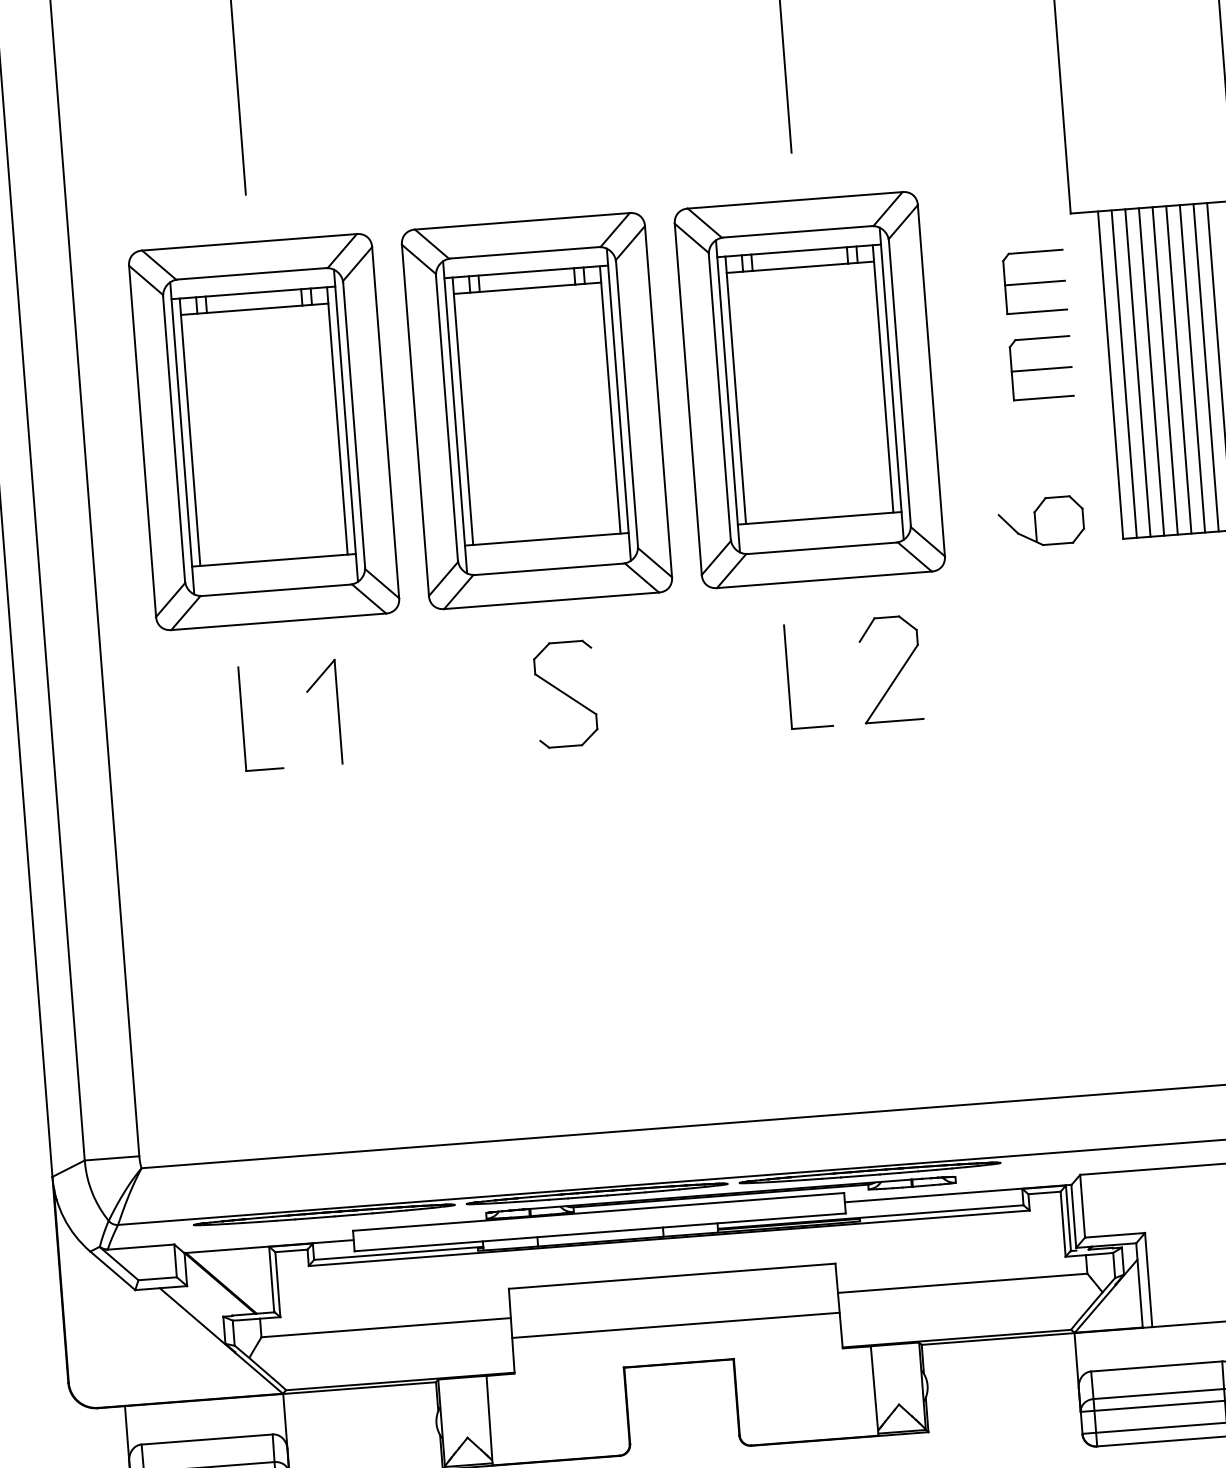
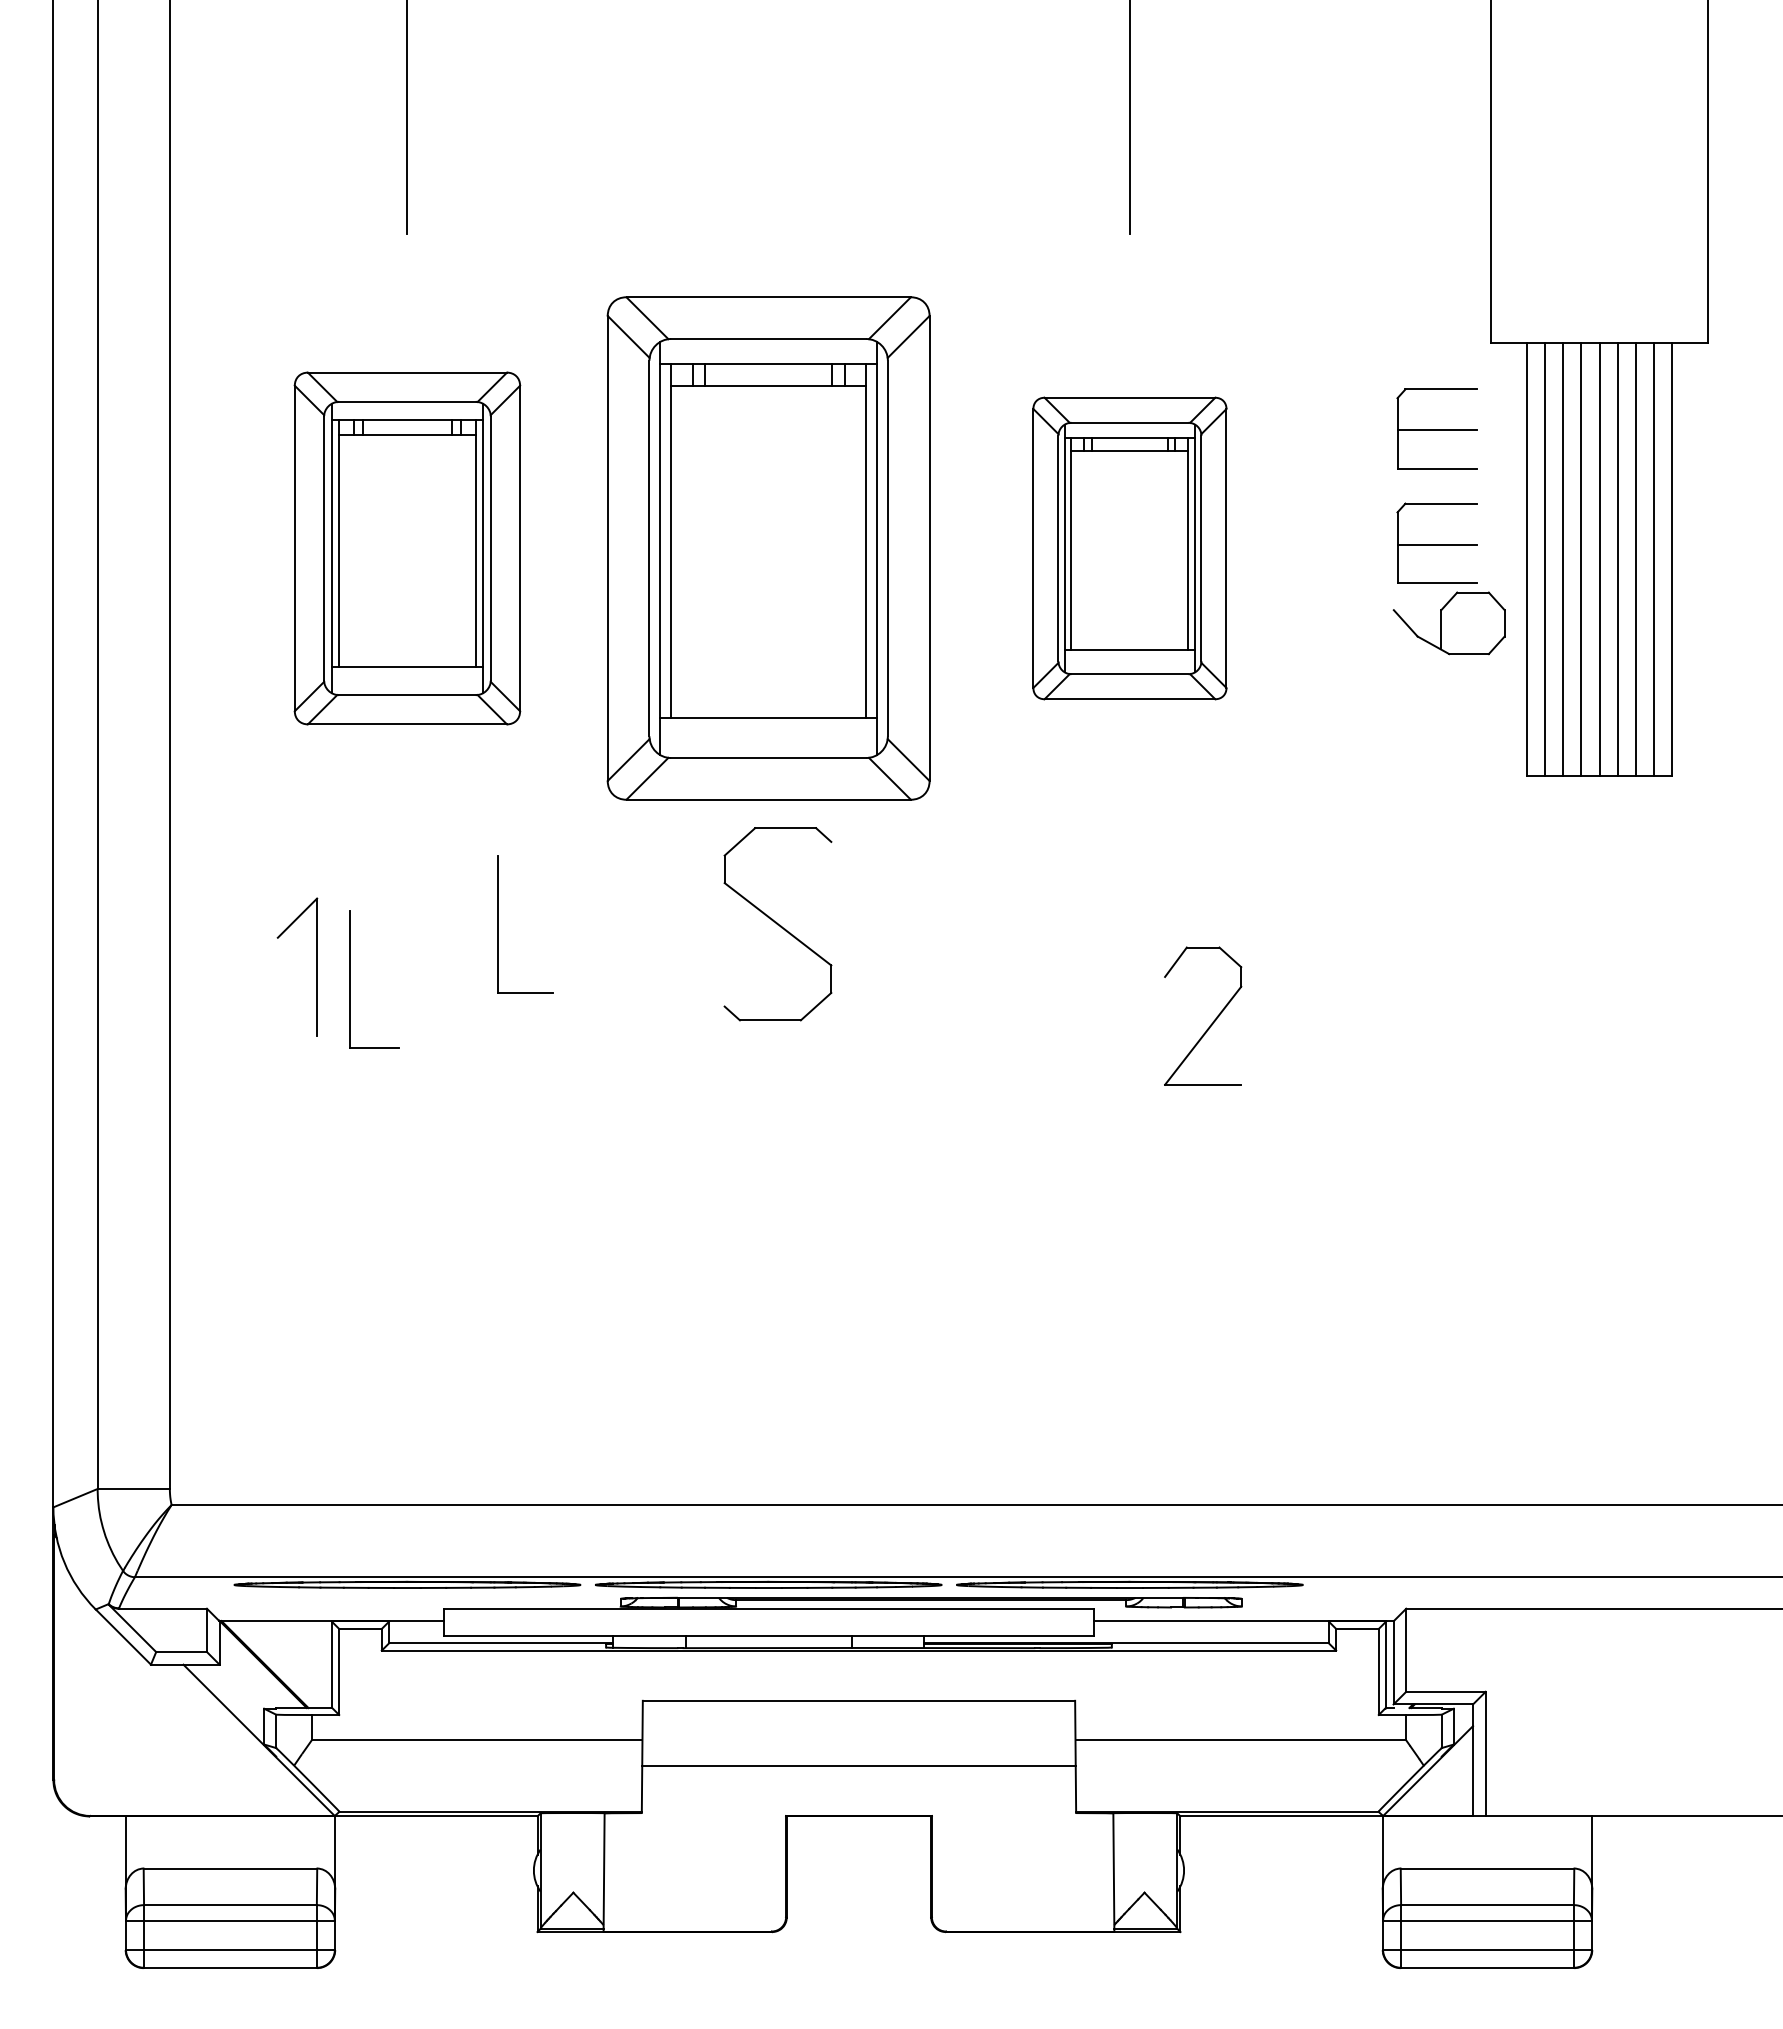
part: (809, 390) -> (1129, 548), size x0.6
part: (264, 432) -> (407, 548), size x0.7
part: (1040, 521) -> (1448, 623), moved
part: (898, 671) -> (1213, 1020), moved
part: (788, 677) -> (498, 924), moved
part: (565, 693) -> (777, 923), size x1.4
part: (338, 711) -> (316, 966), moved
part: (242, 719) -> (350, 979), moved

